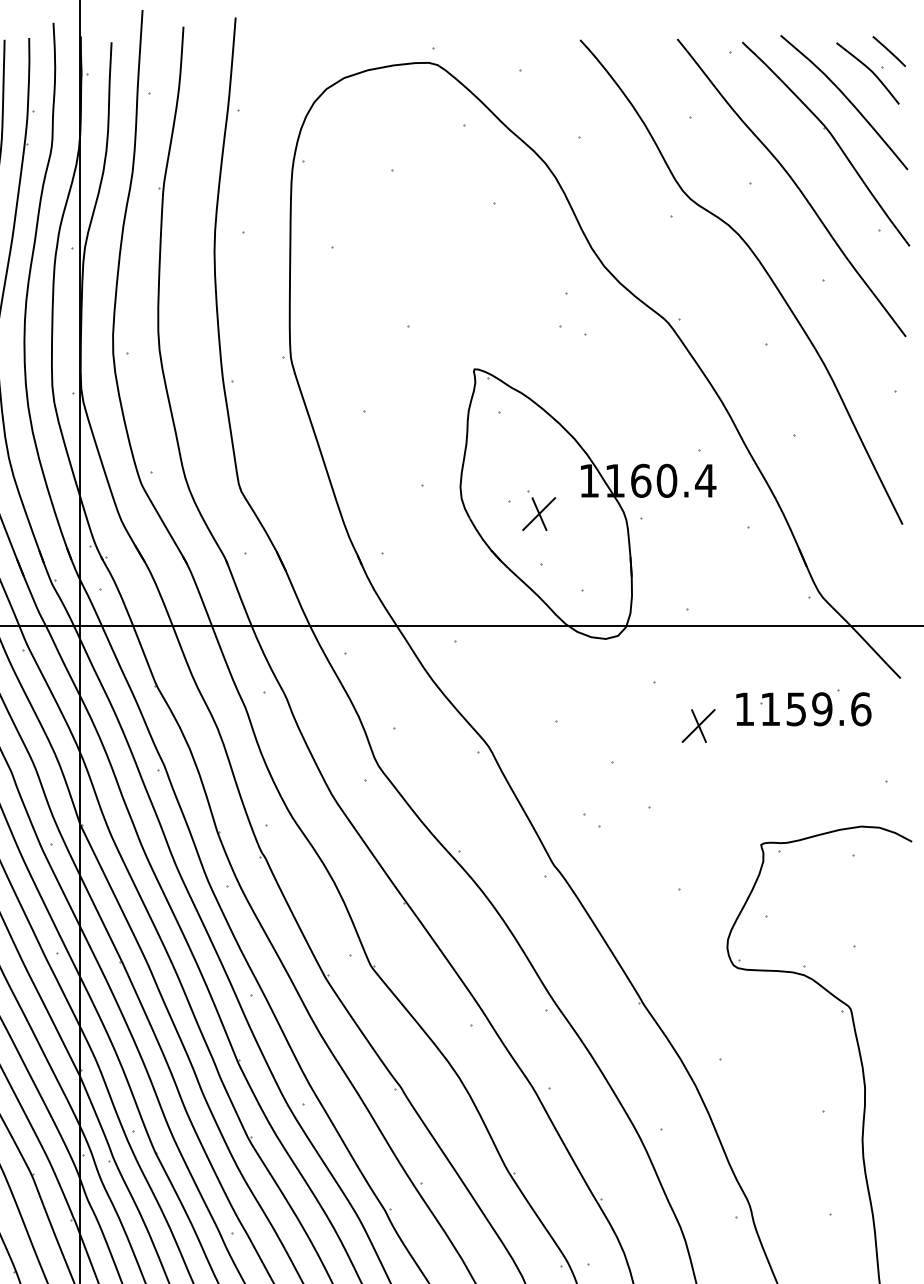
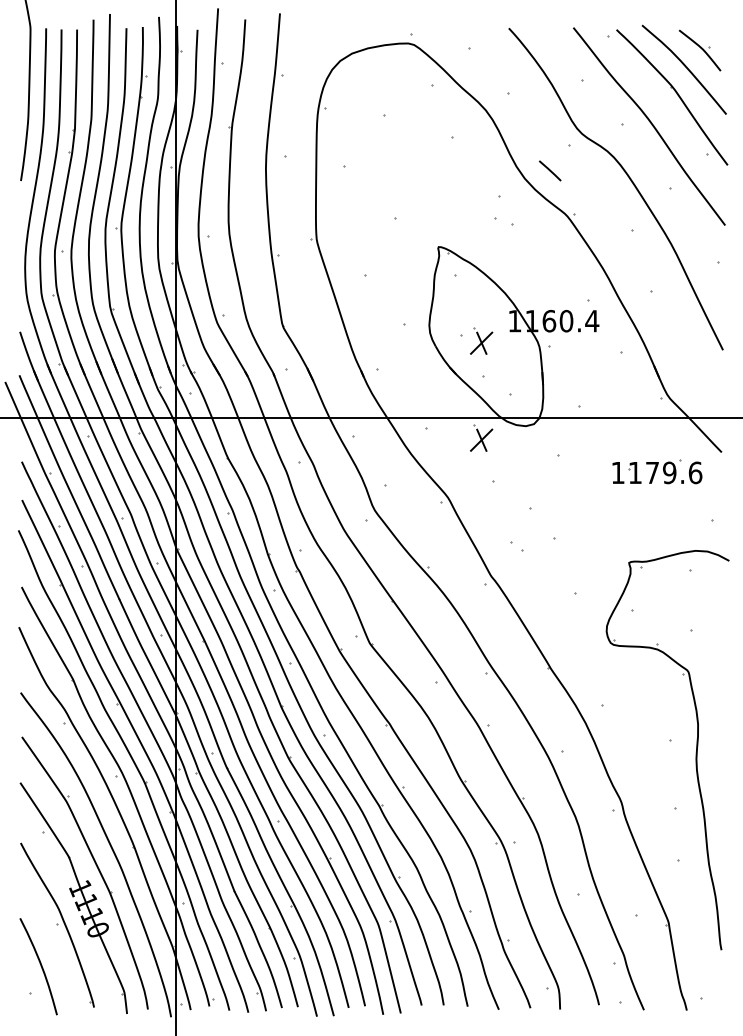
line: (889, 50) -> (550, 170), moved
part: (538, 655) -> (481, 437), added
text: (796, 710) -> (652, 473), 1159.6 -> 1179.6
part: (698, 725) -> (587, 483), removed

